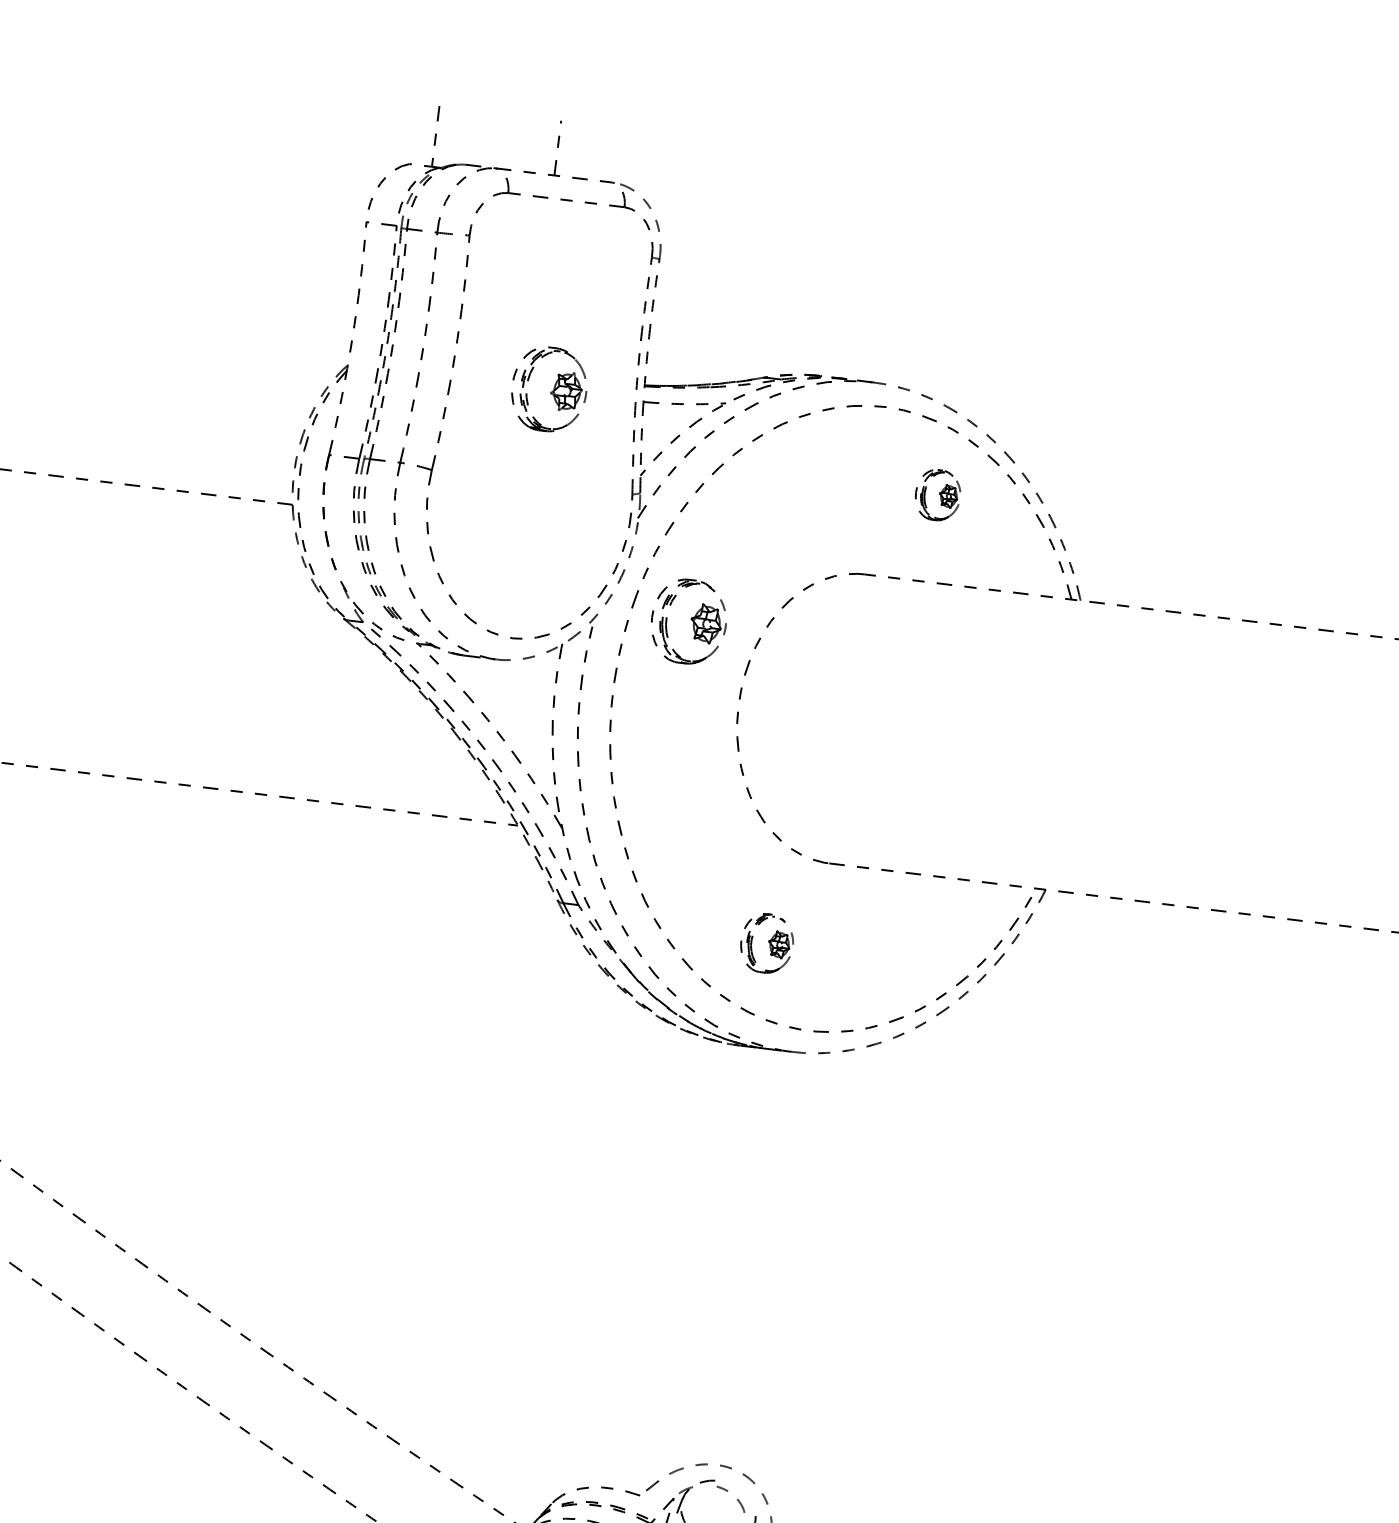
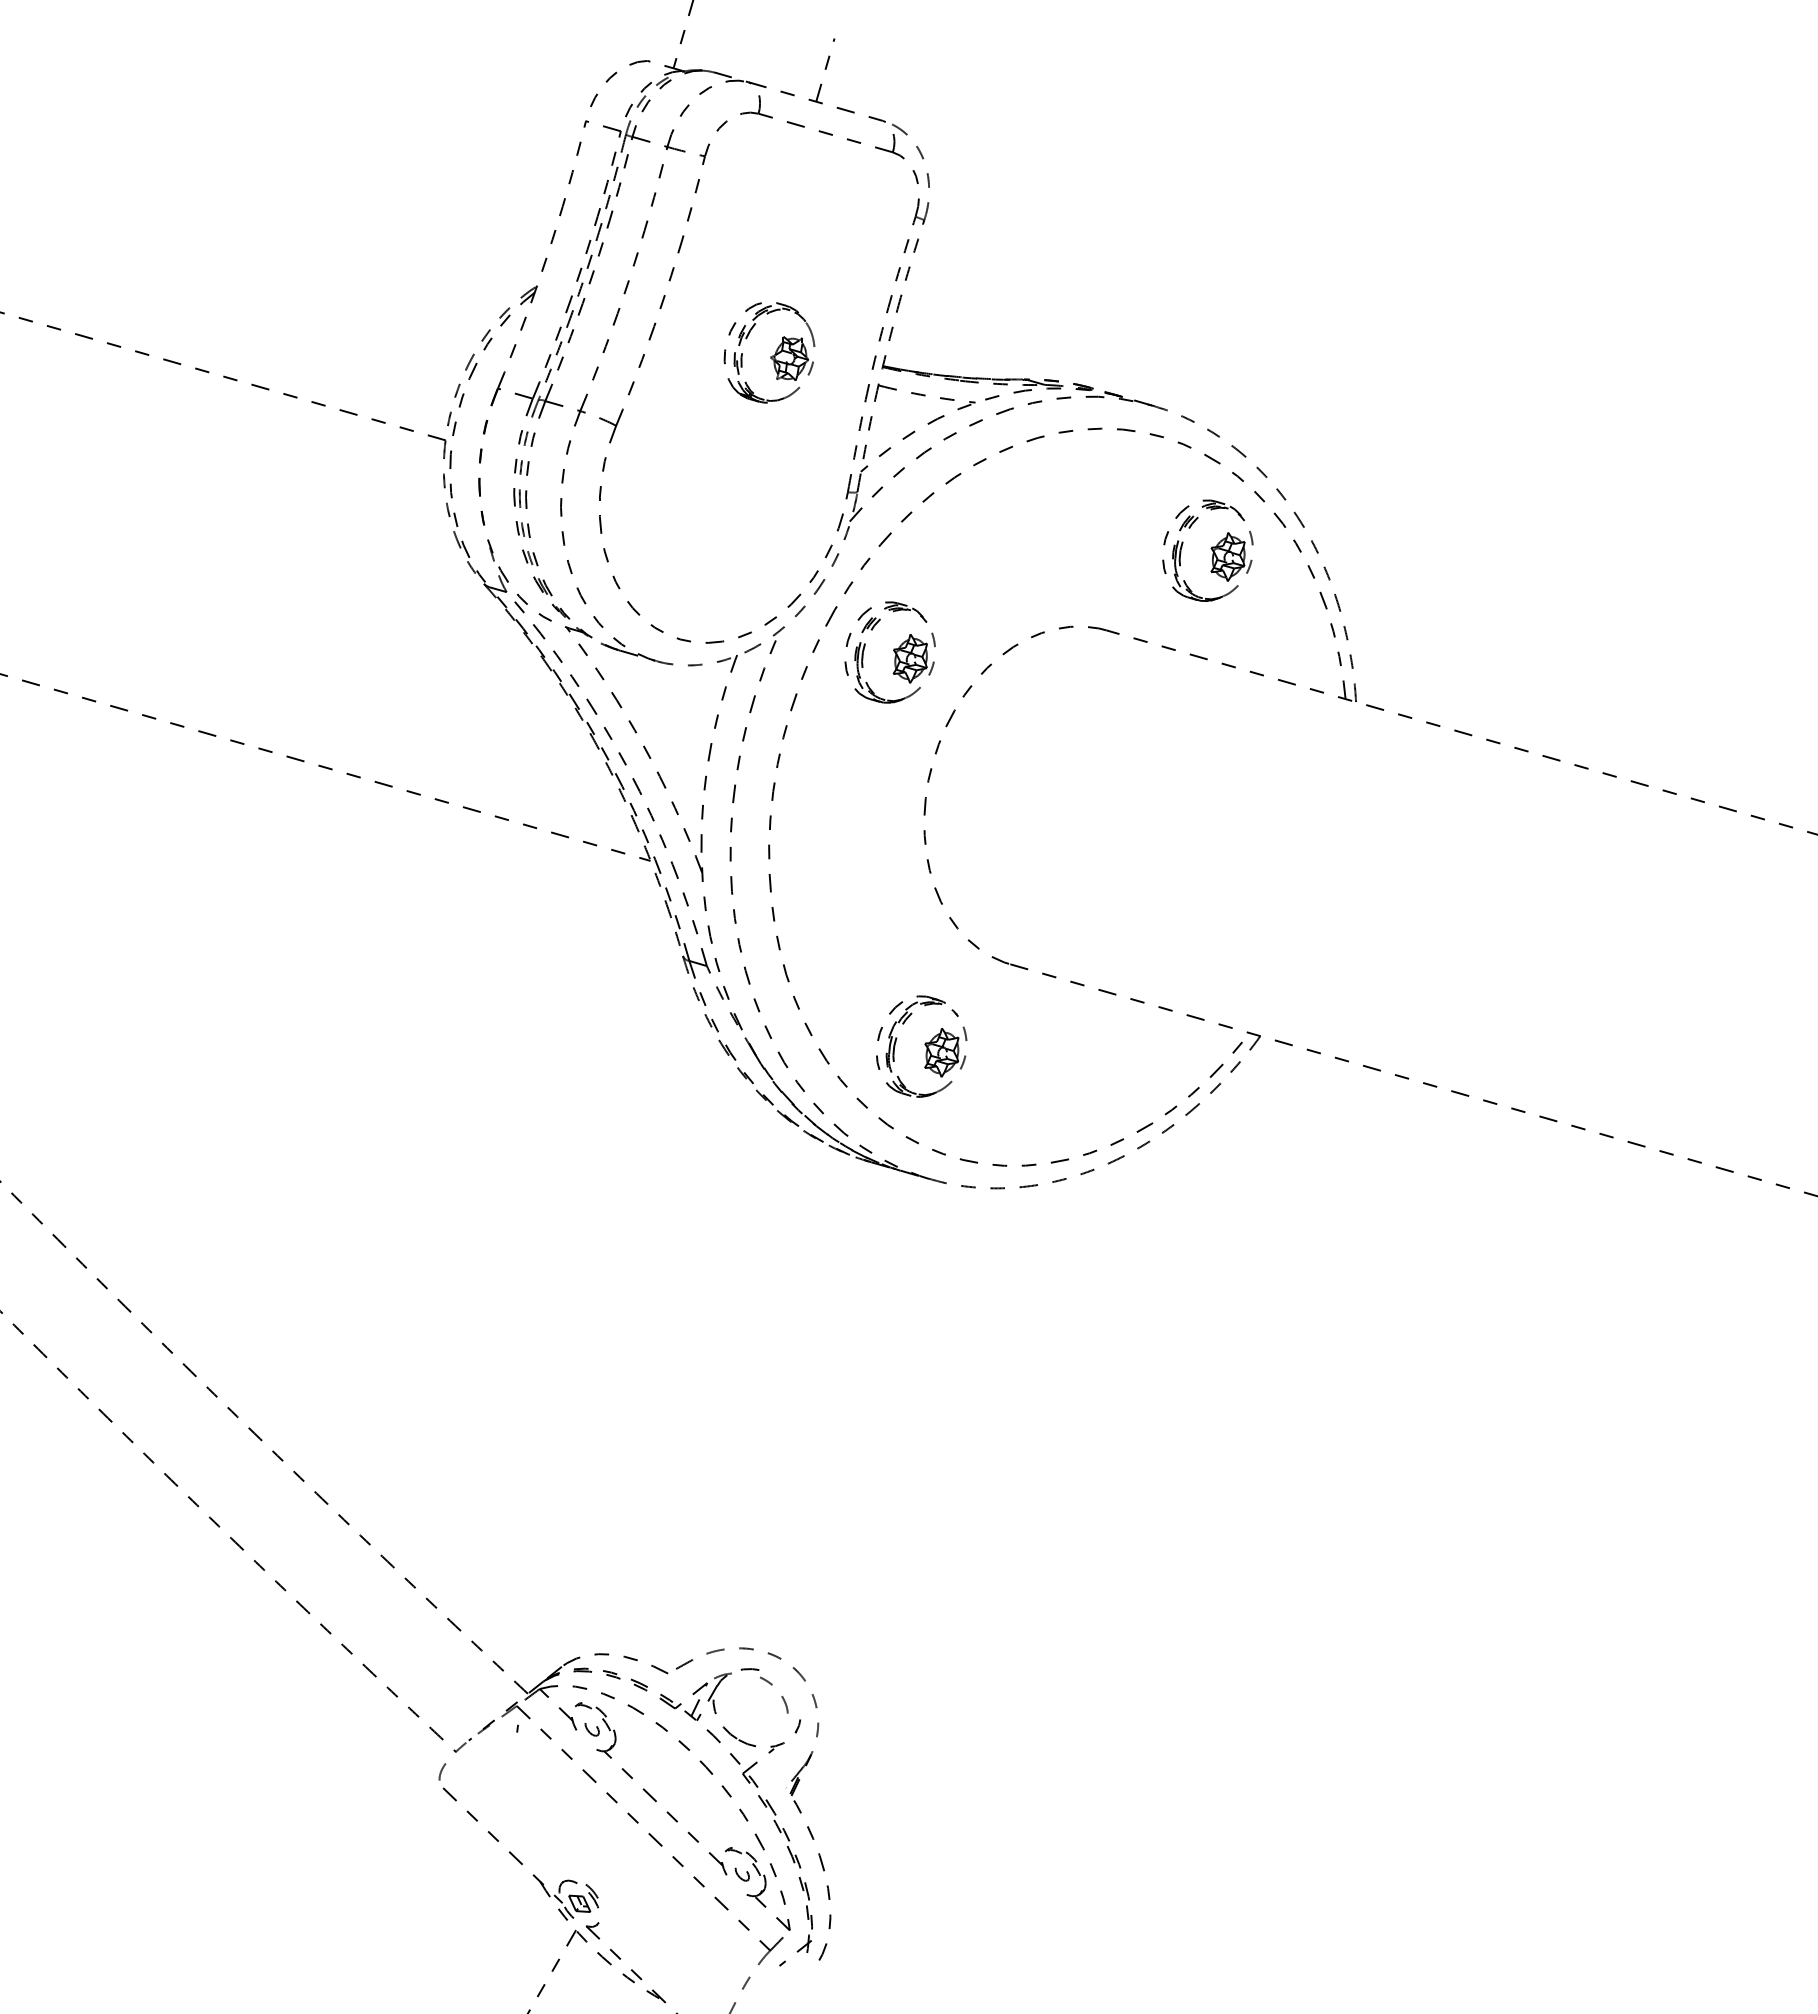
part: (937, 494) -> (1207, 550), size x1.67
part: (766, 943) -> (921, 1046), size x1.43

